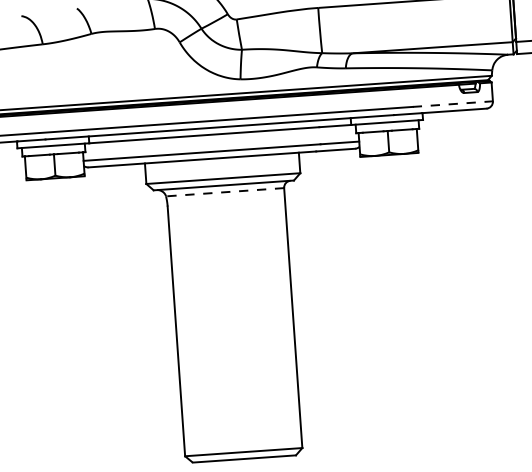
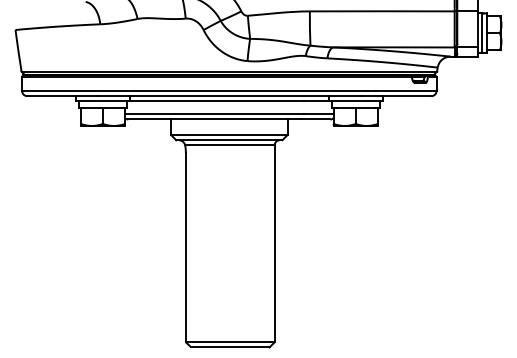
line: (453, 103) -> (406, 90), dashed -> solid
line: (224, 192) -> (229, 145), dashed -> solid

